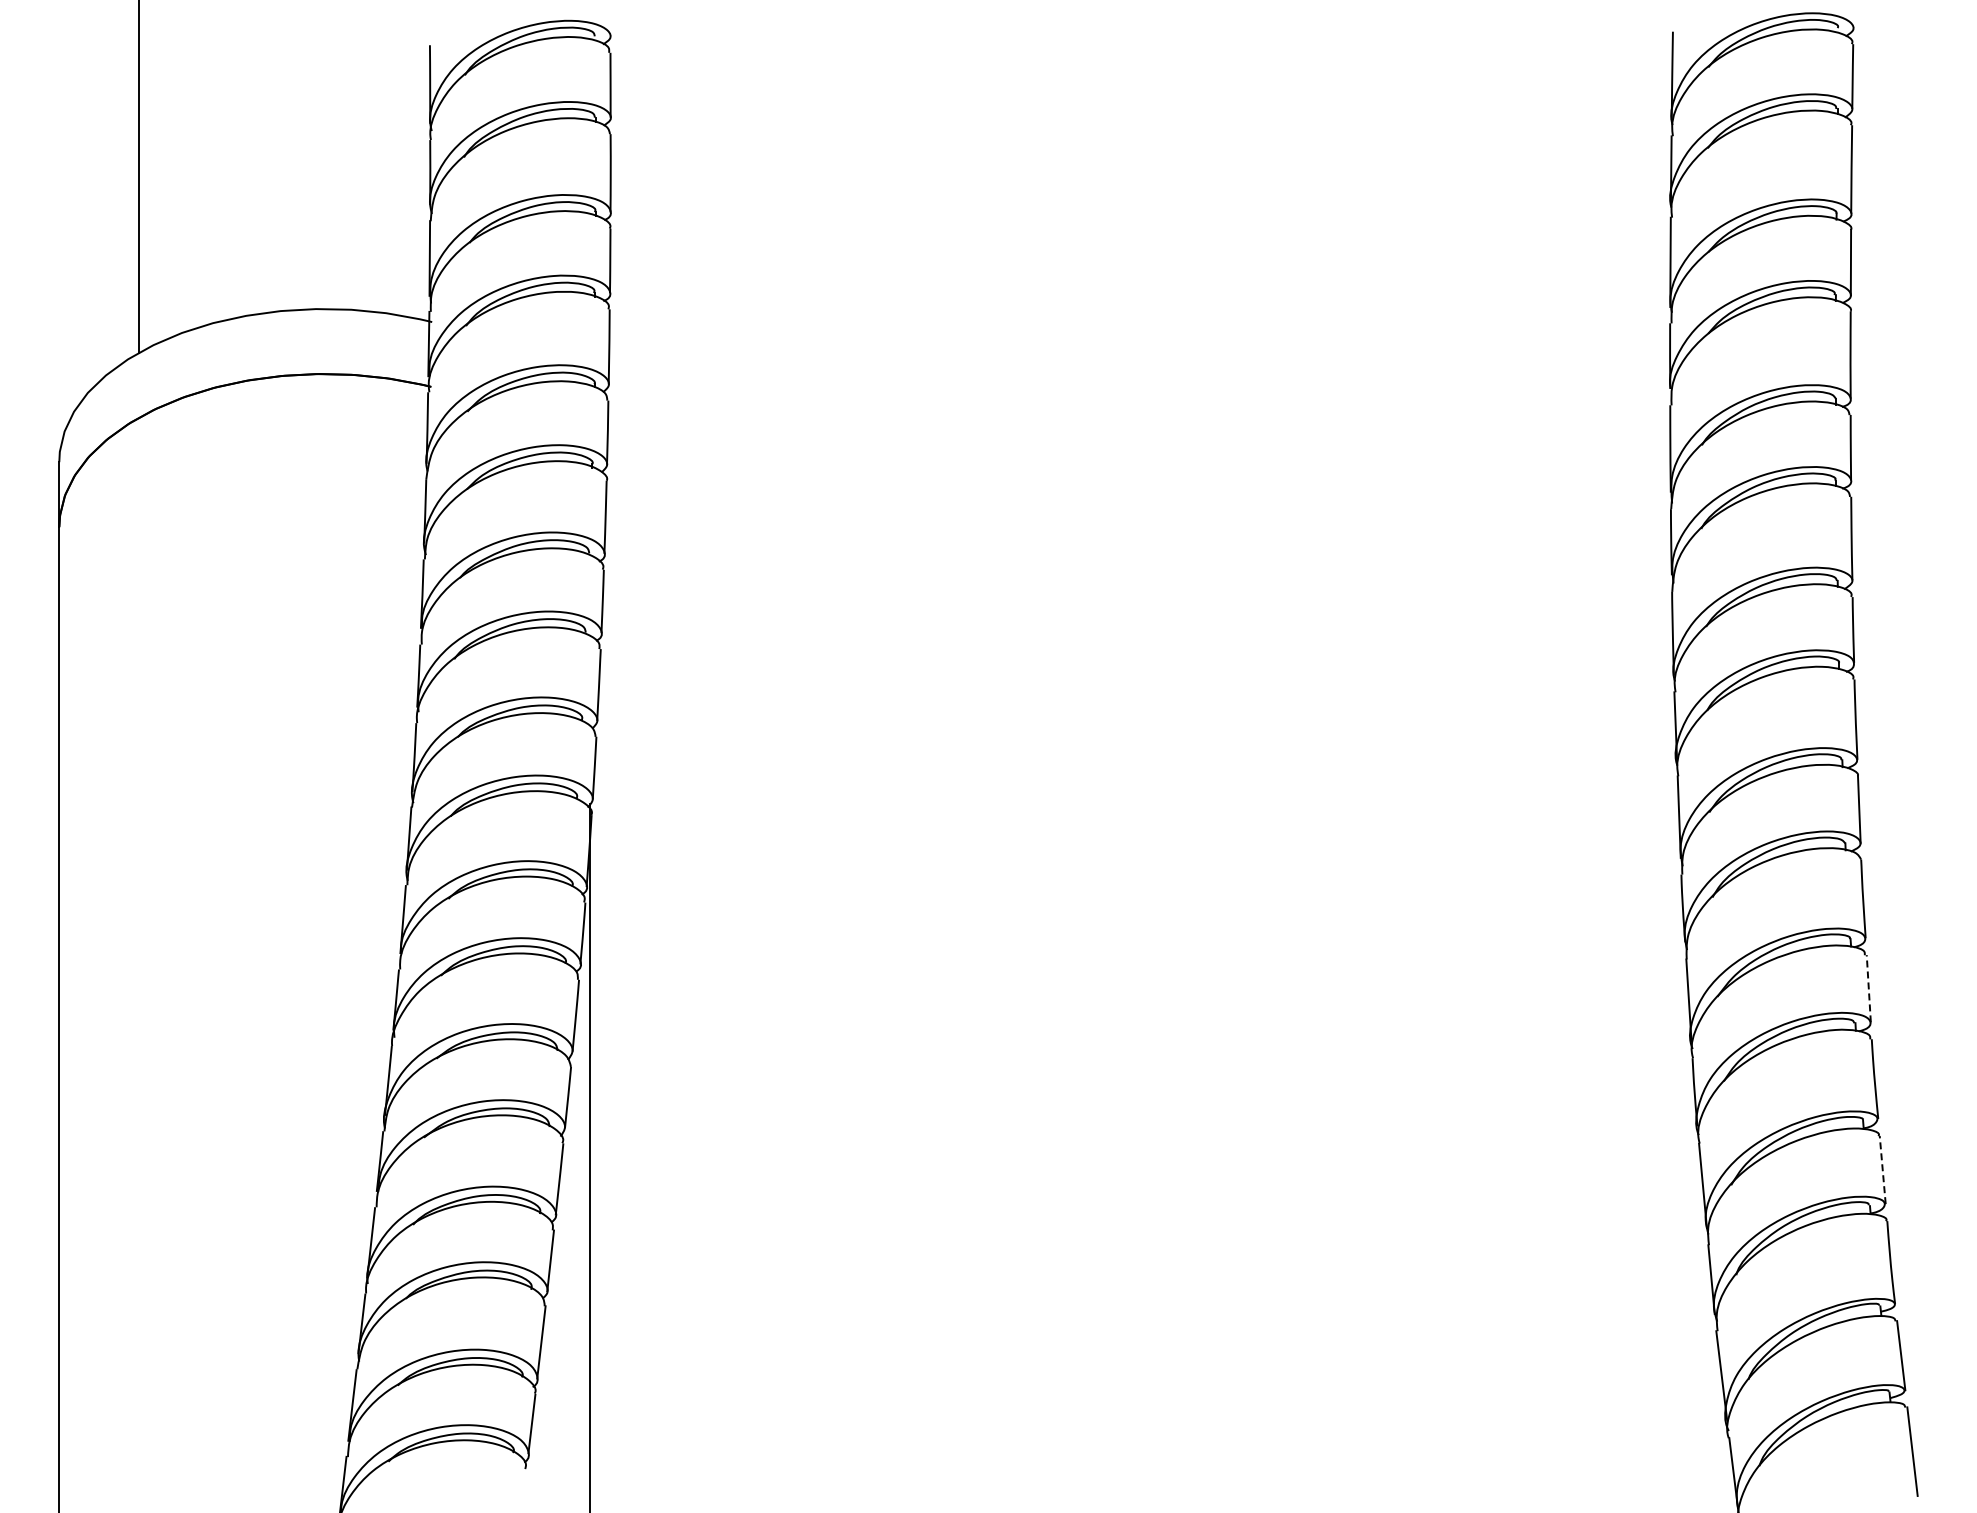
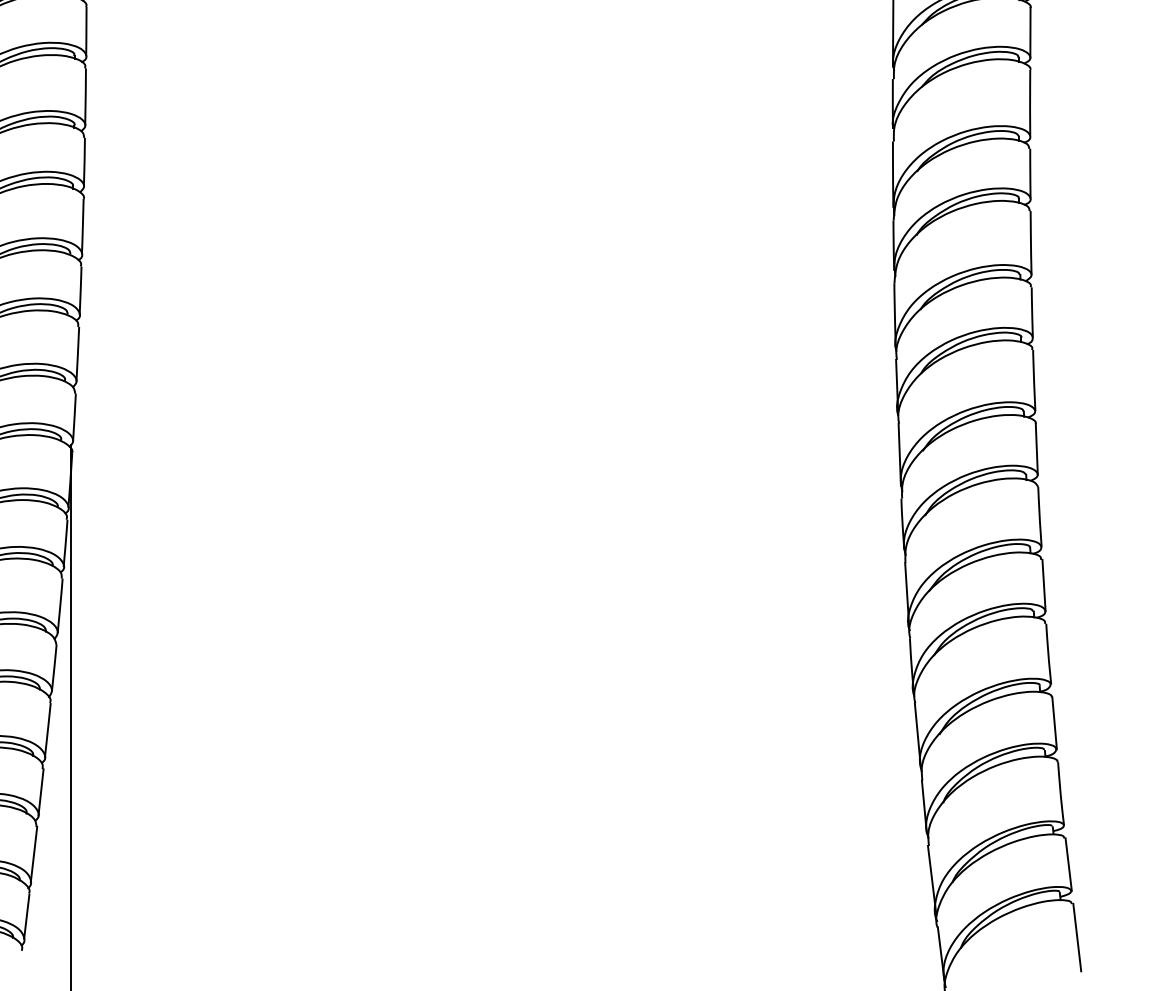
line: (1868, 988) -> (1043, 585), dashed -> solid
line: (1882, 1169) -> (1054, 722), dashed -> solid

